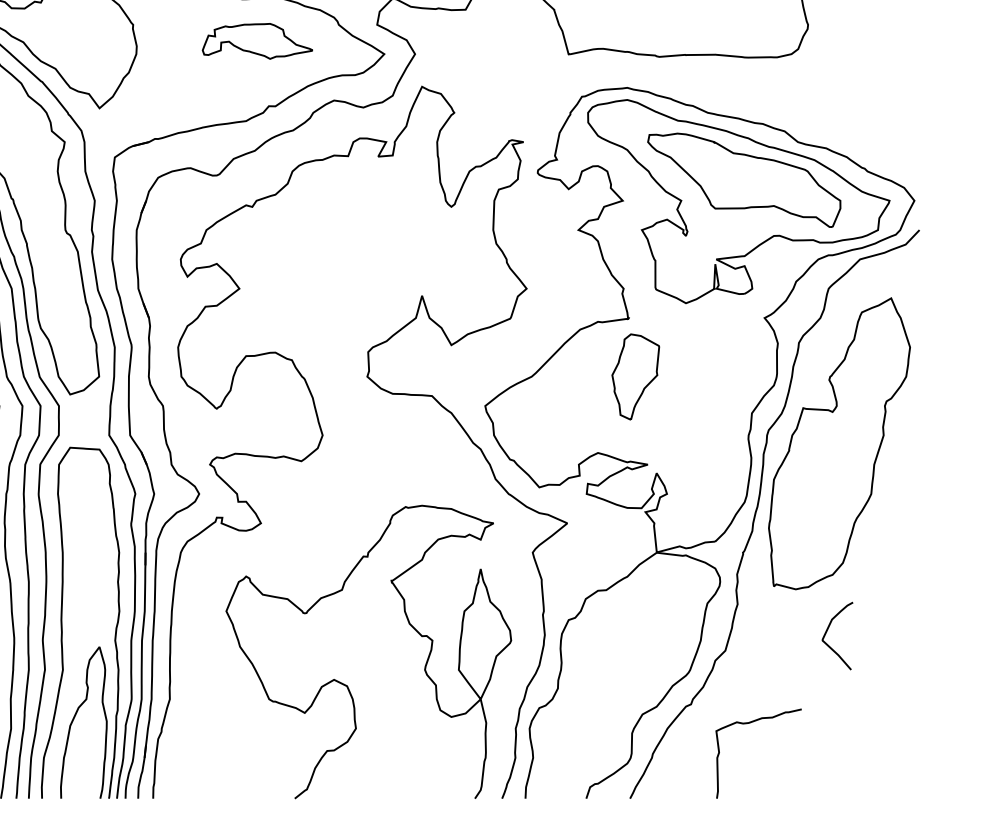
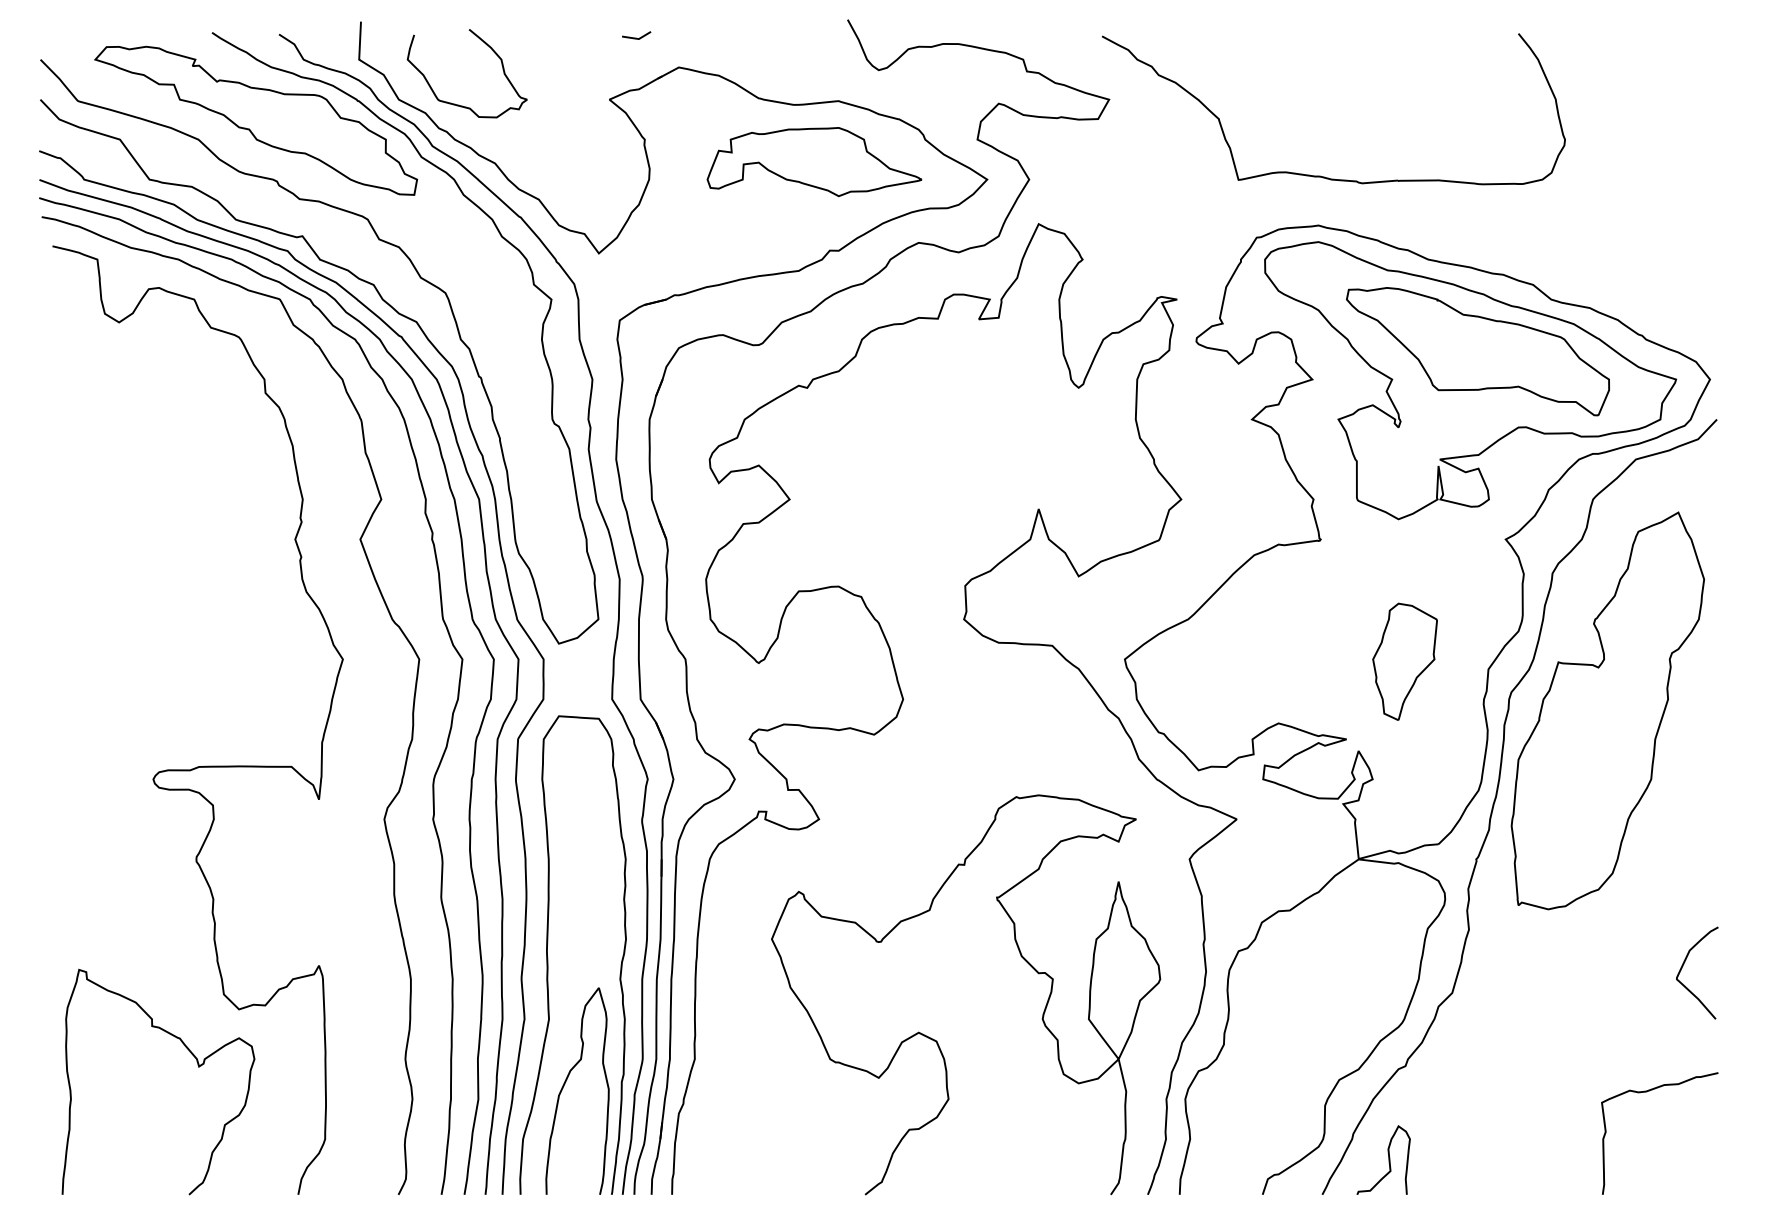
part: (257, 41) -> (814, 162), size x1.43
part: (635, 376) -> (1404, 661), moved
curve: (827, 631) -> (1683, 966), moved
curve: (749, 723) -> (1646, 1092), moved
curve: (678, 772) -> (1388, 1159), added

